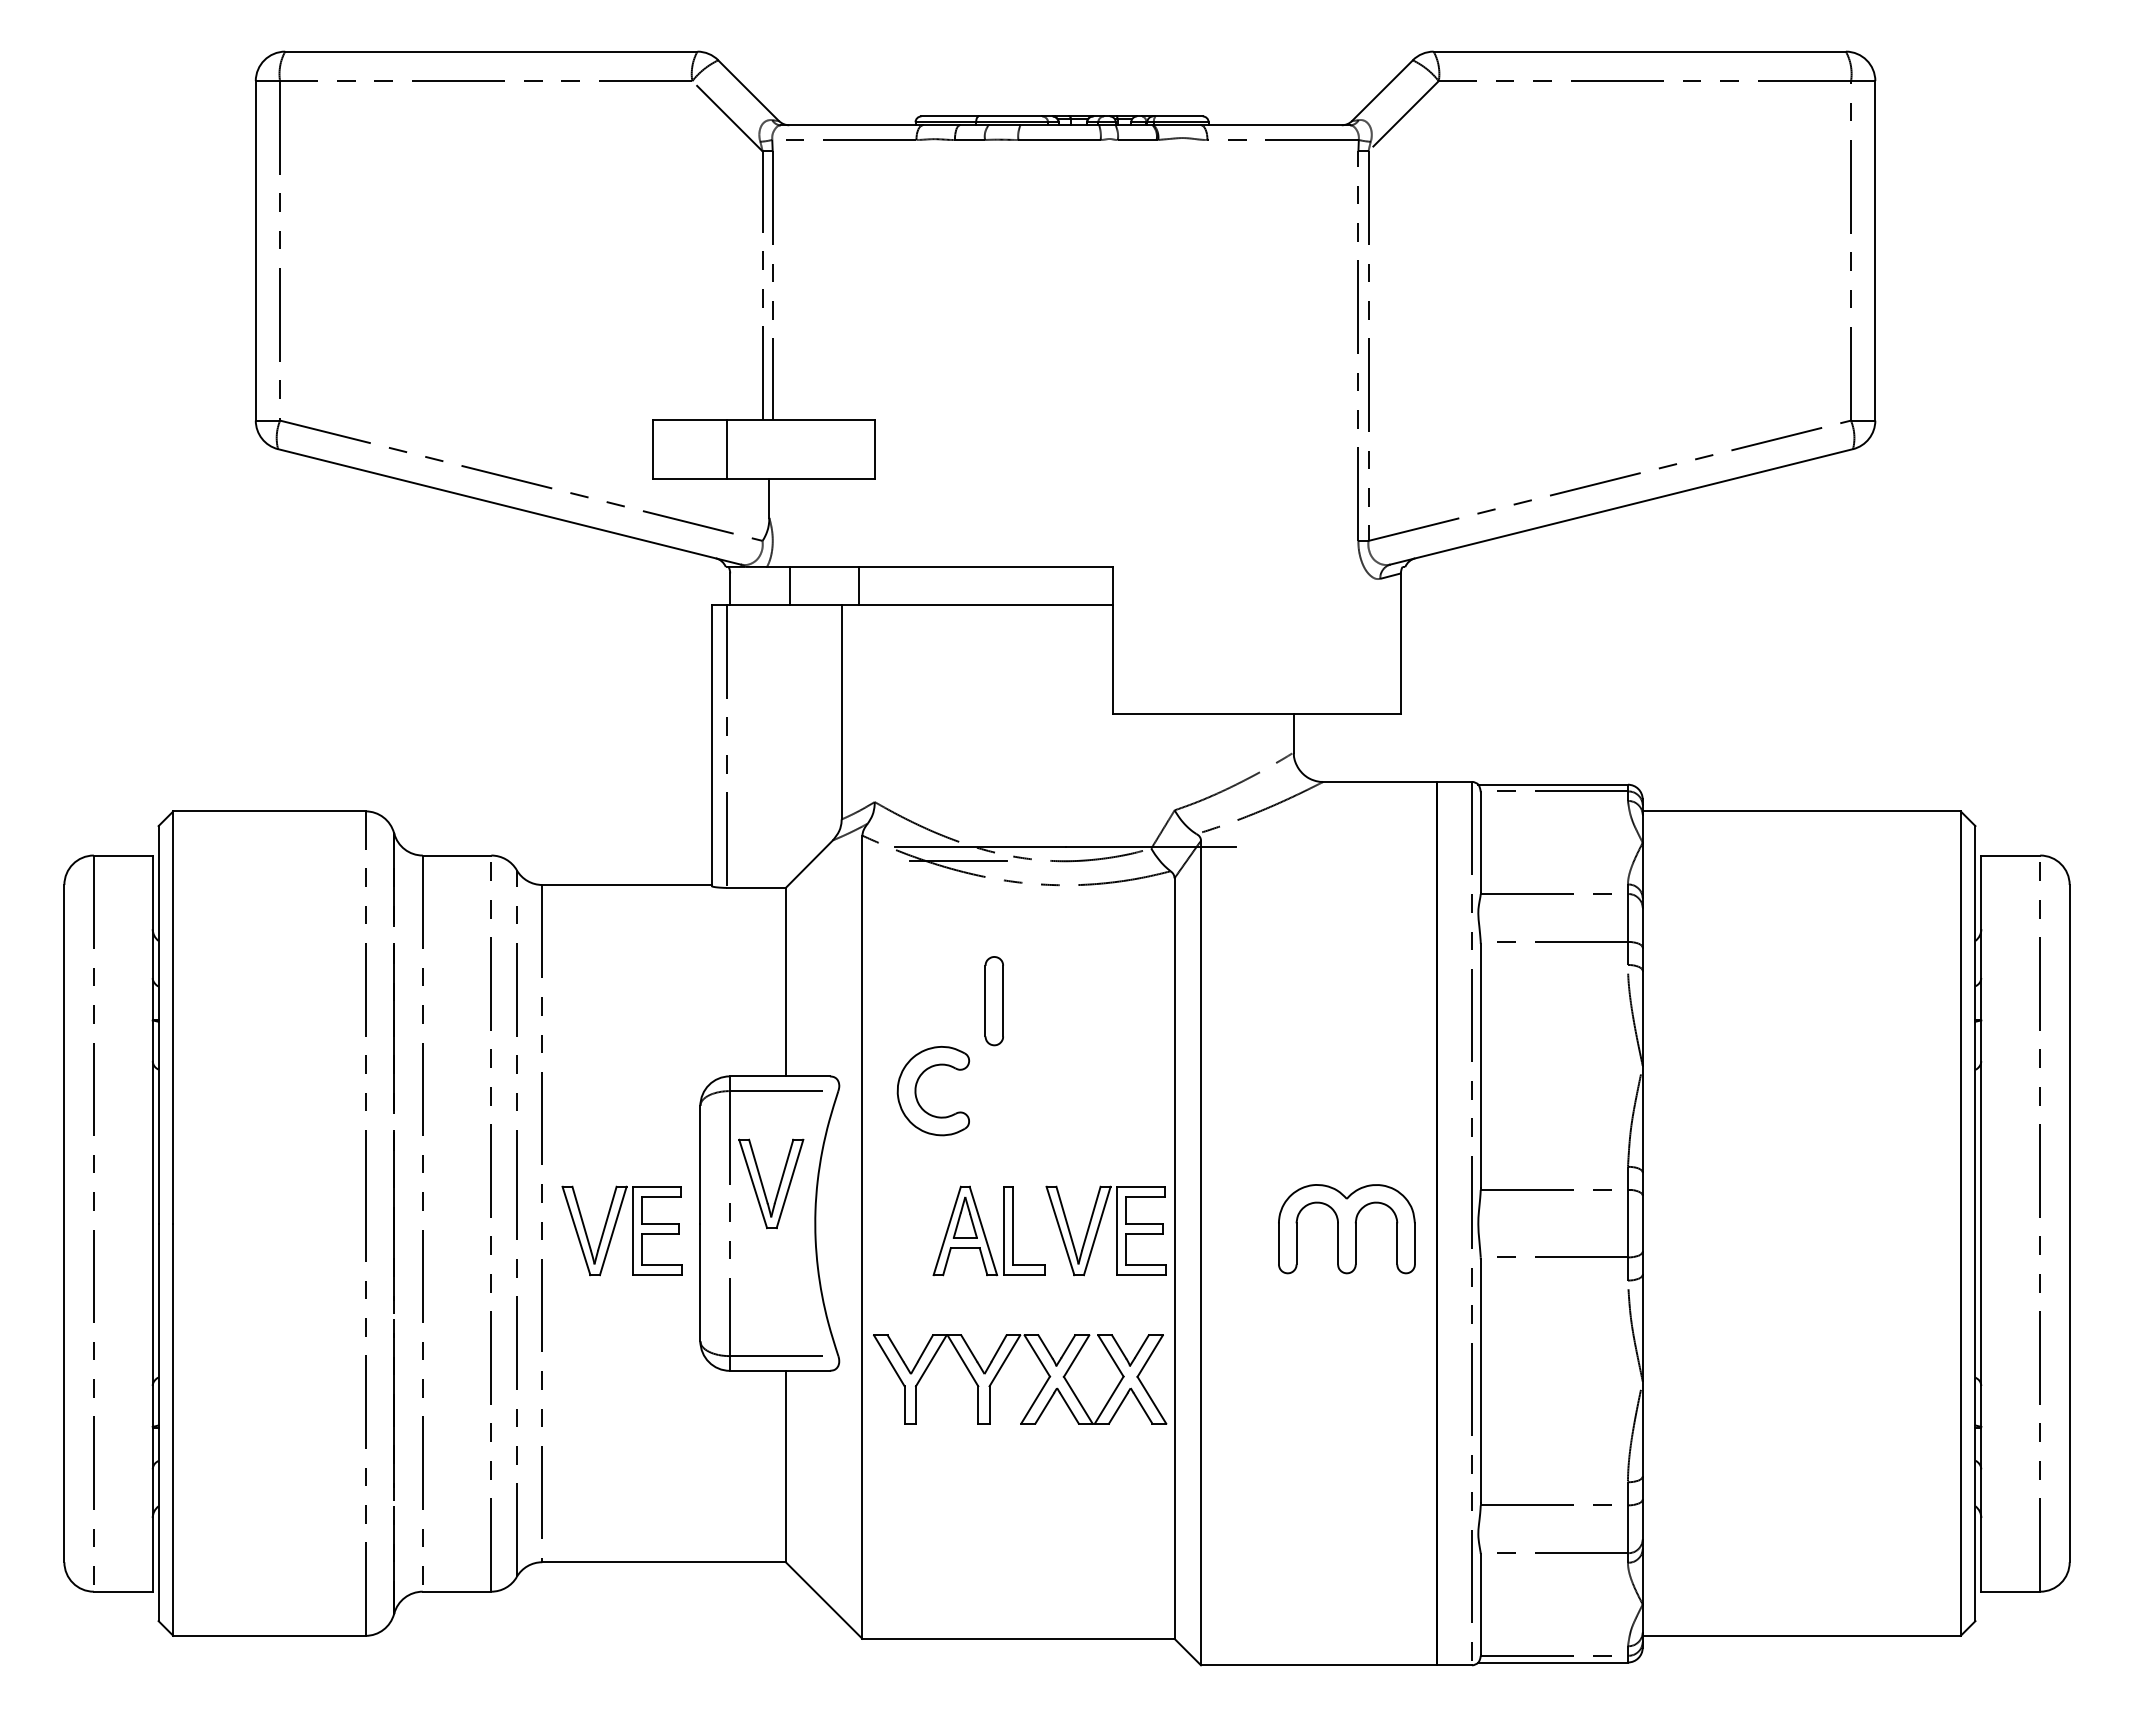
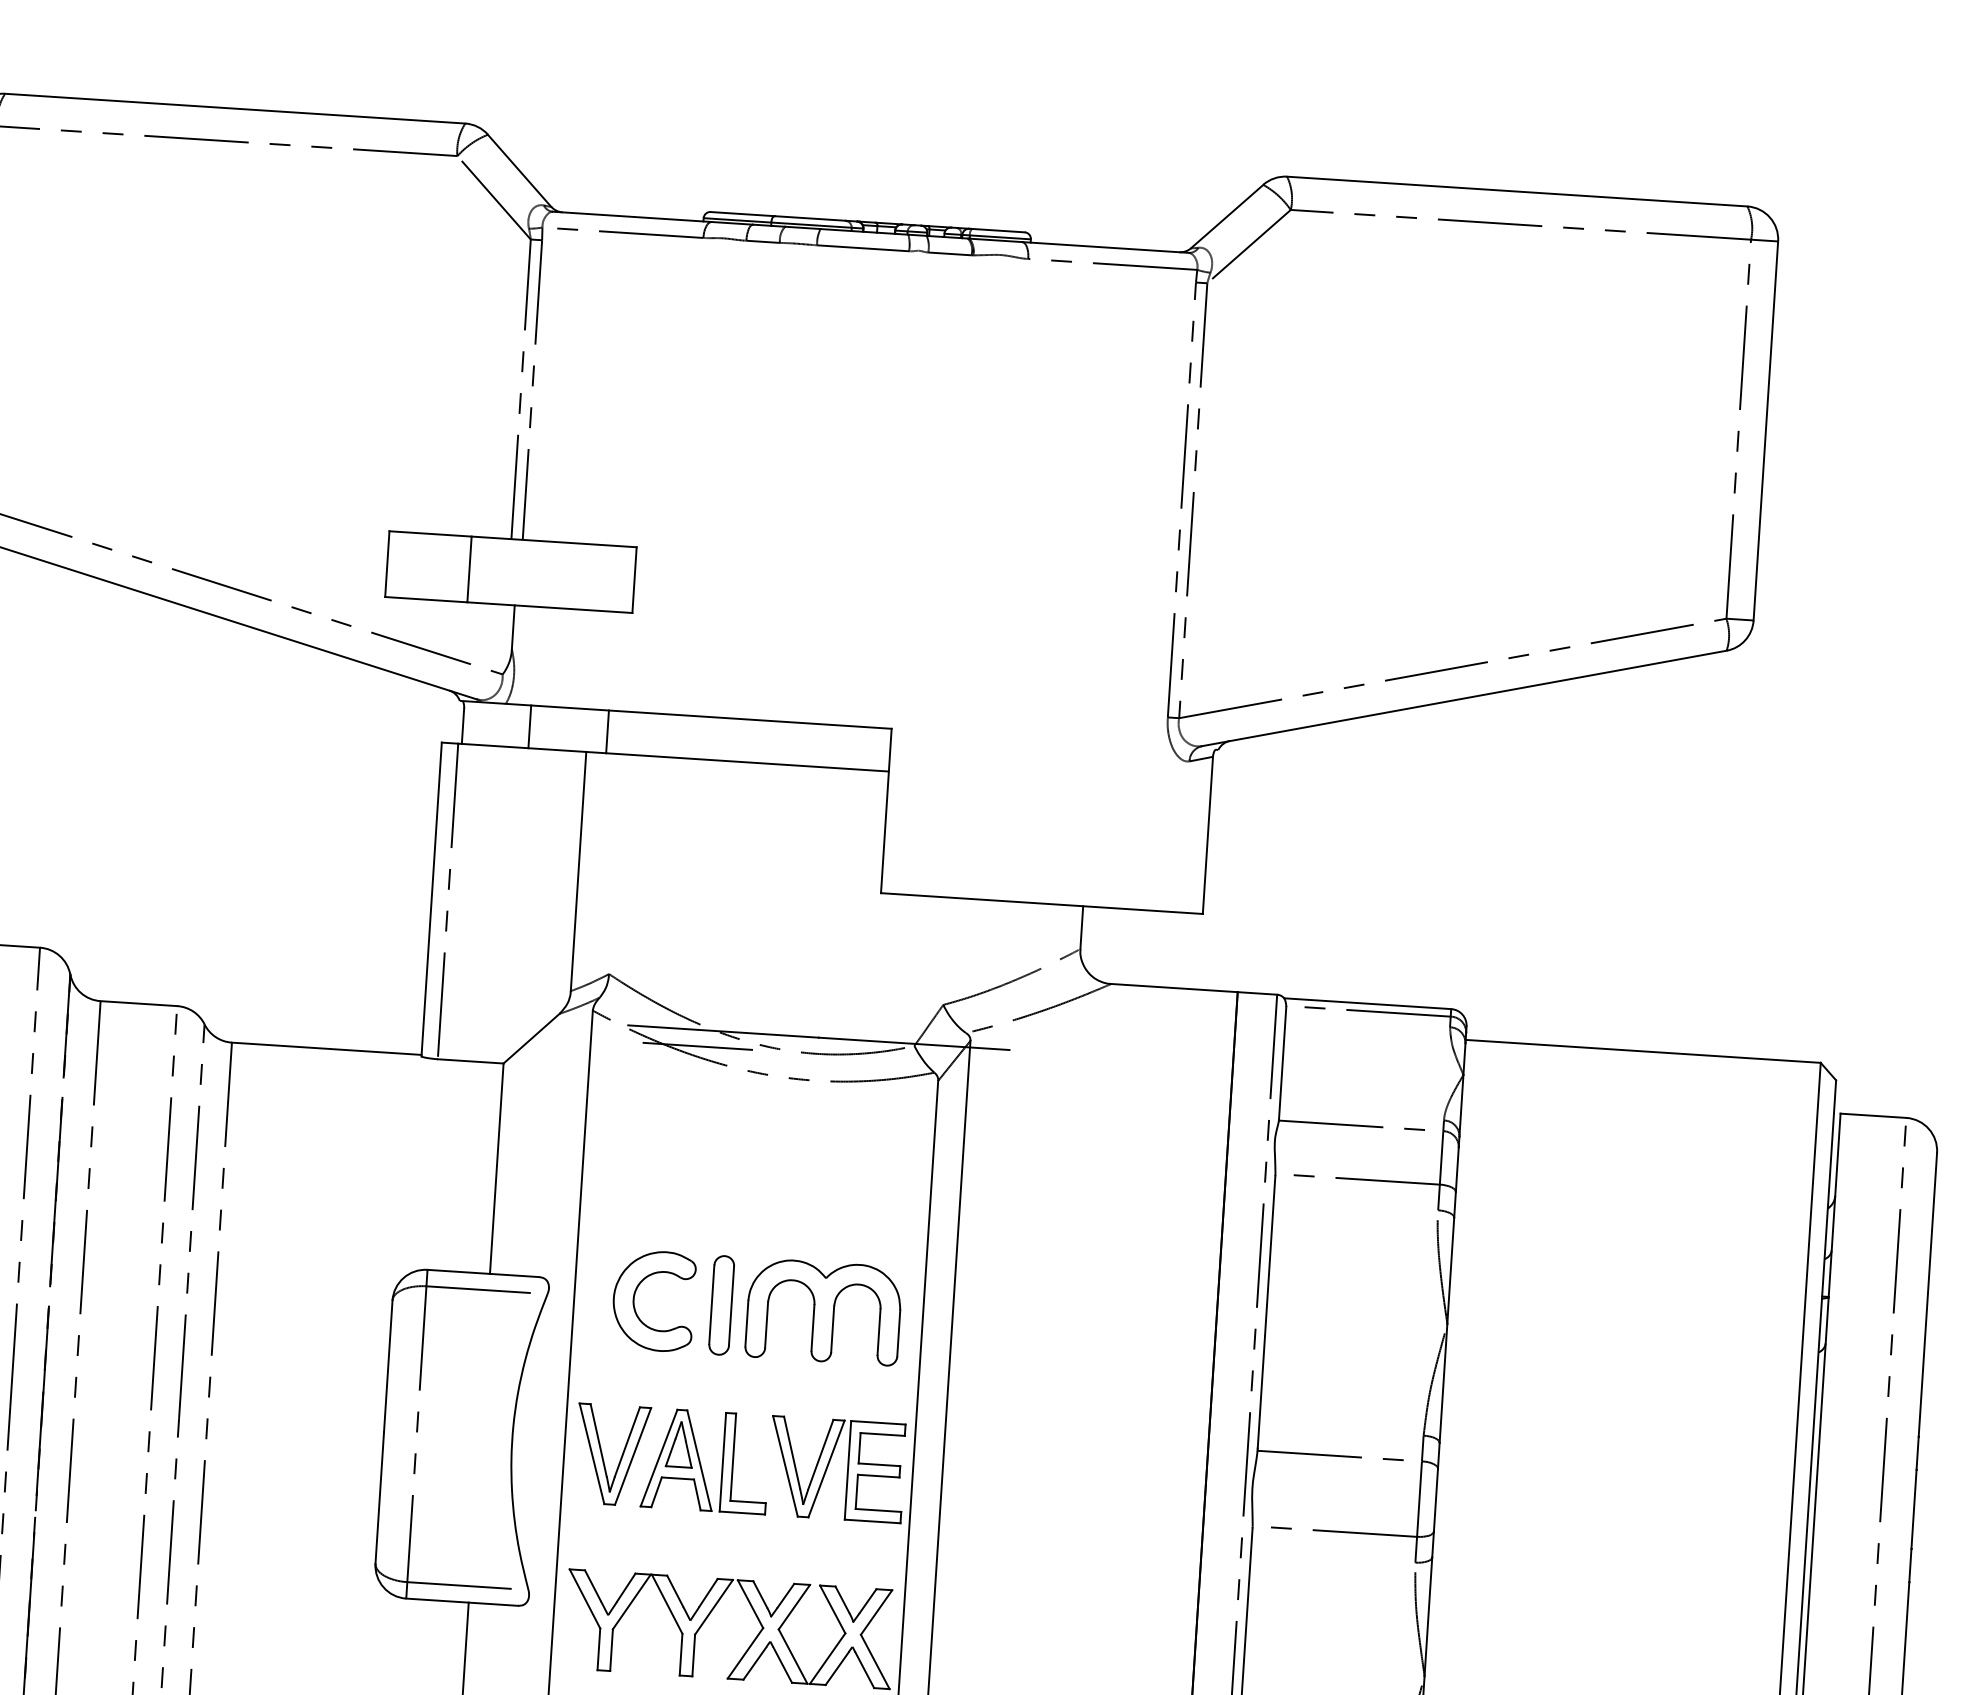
part: (993, 1001) -> (720, 1305), moved
part: (778, 1186) -> (620, 1458), moved
part: (615, 1227) -> (288, 1430), removed
part: (1346, 1229) -> (823, 1312), moved

